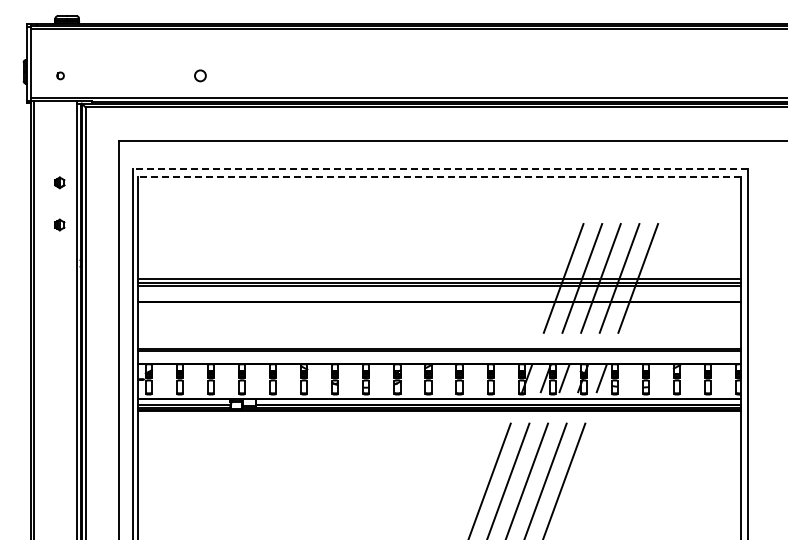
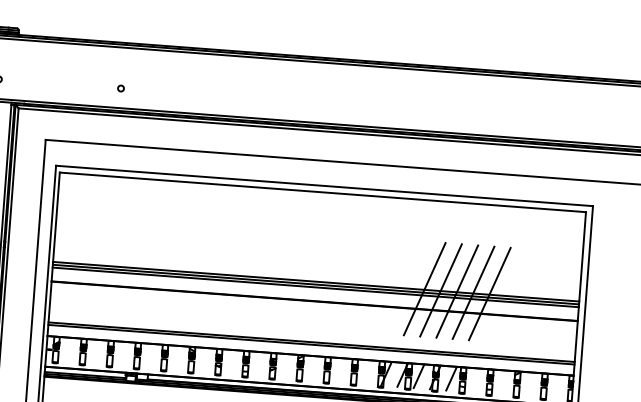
circle: (200, 75) -> (121, 88), size x0.62
line: (440, 169) -> (324, 185), dashed -> solid
line: (438, 176) -> (322, 191), dashed -> solid

